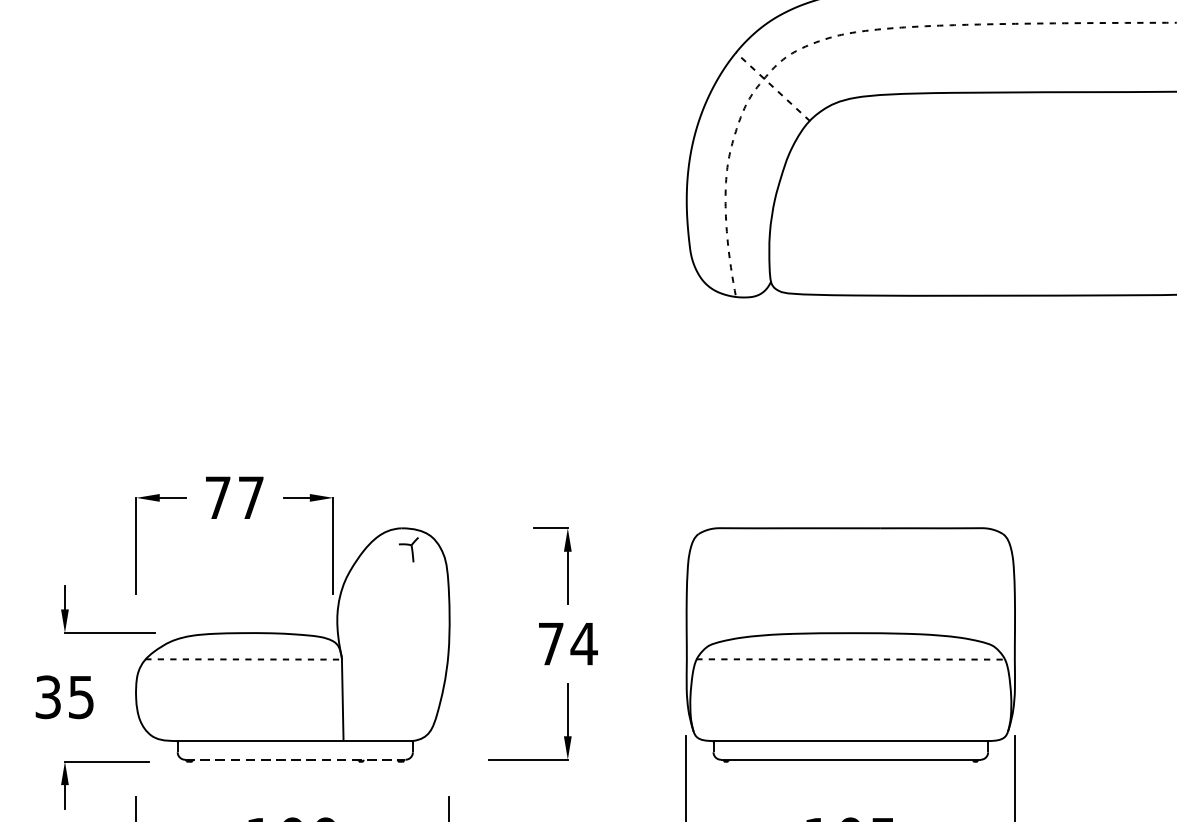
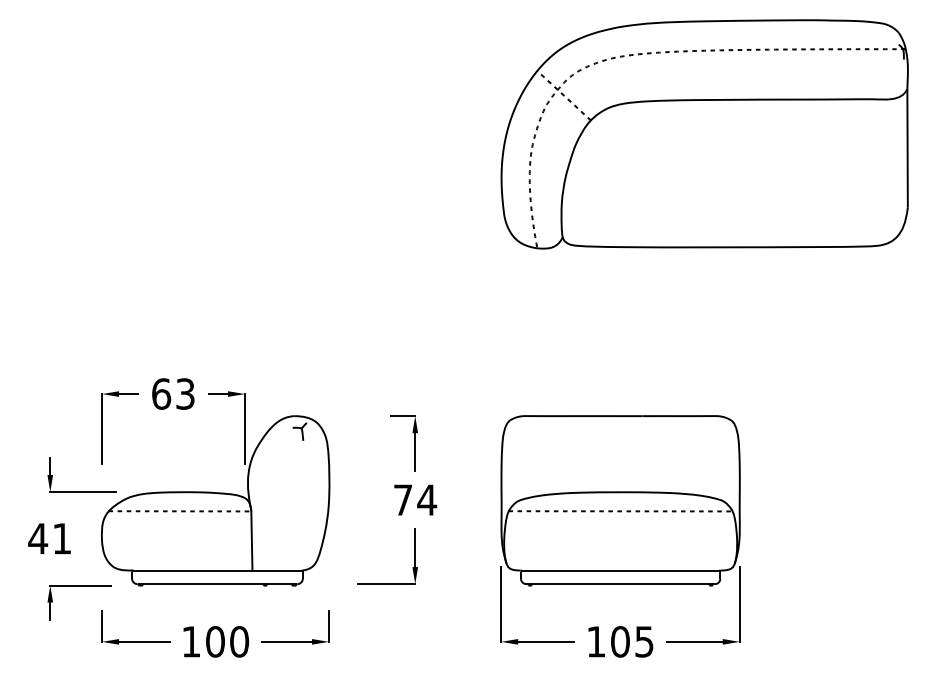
text: (234, 497) -> (173, 393), 77 -> 63
text: (63, 696) -> (49, 538), 35 -> 41
line: (295, 760) -> (217, 584), dashed -> solid

